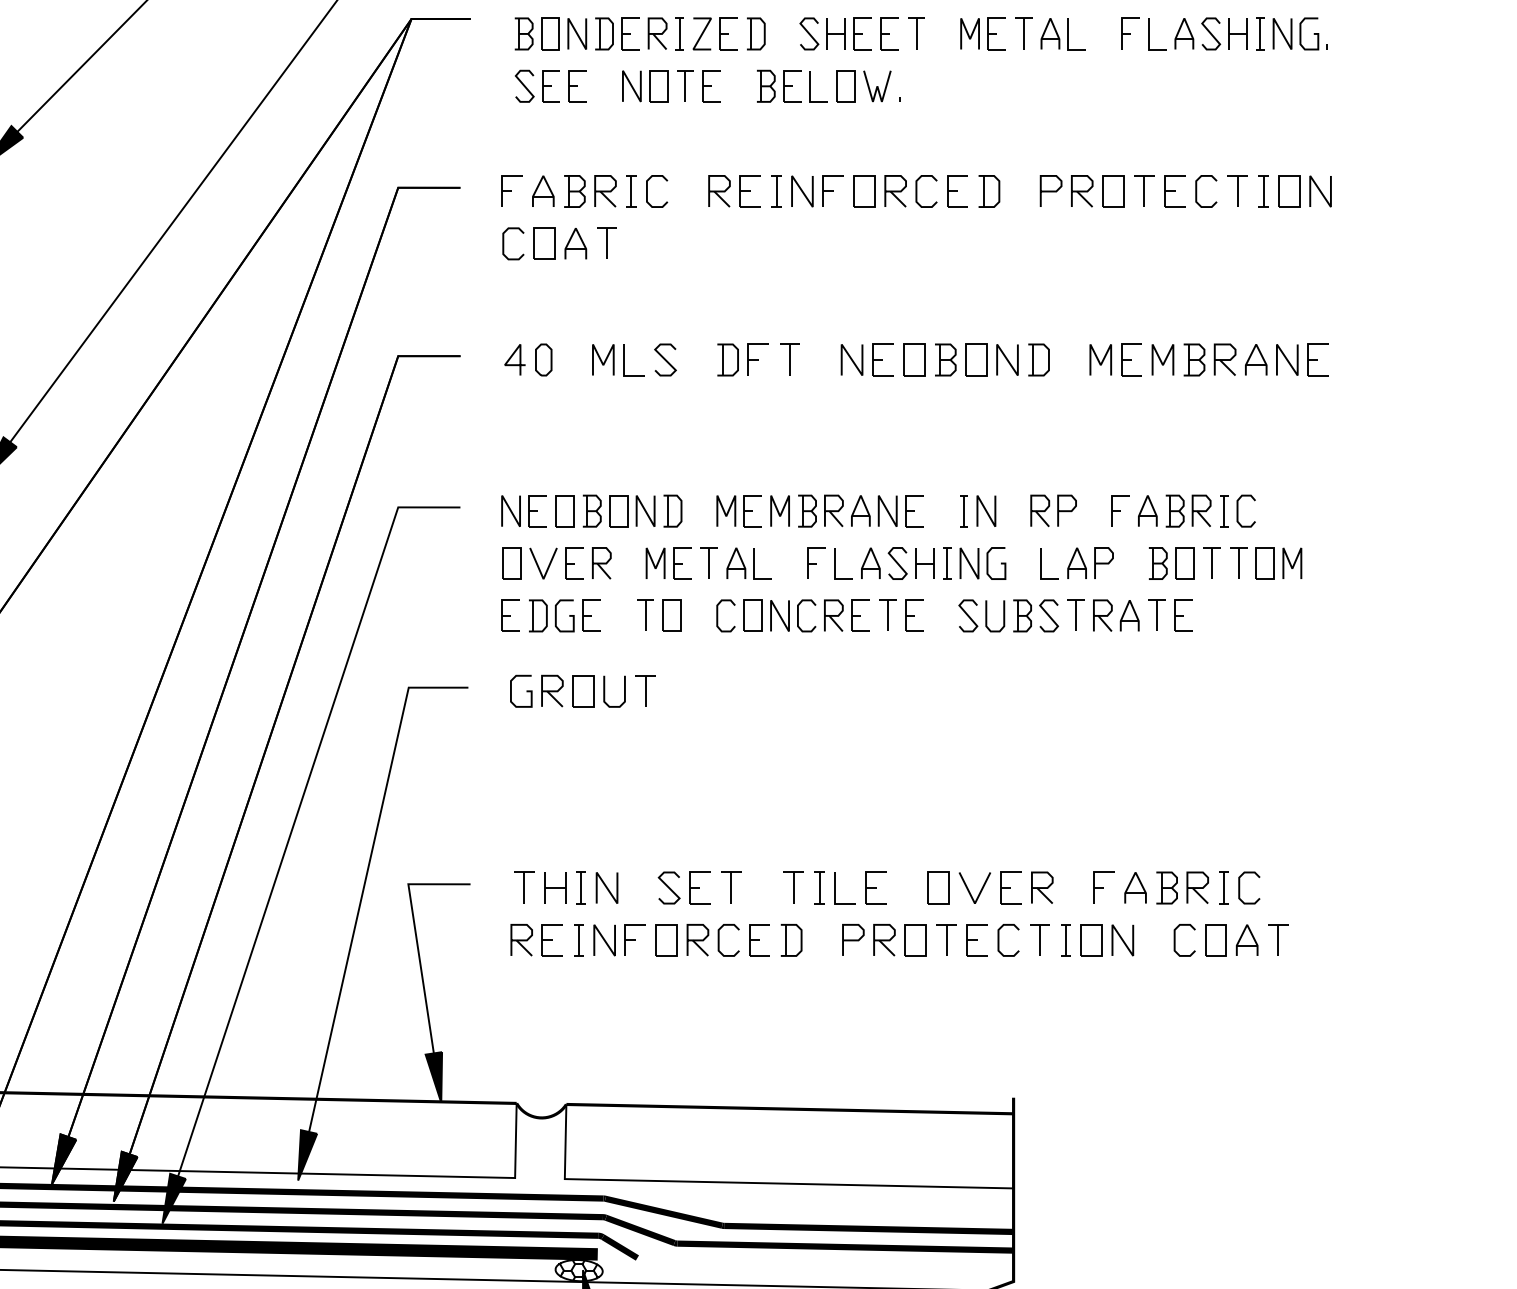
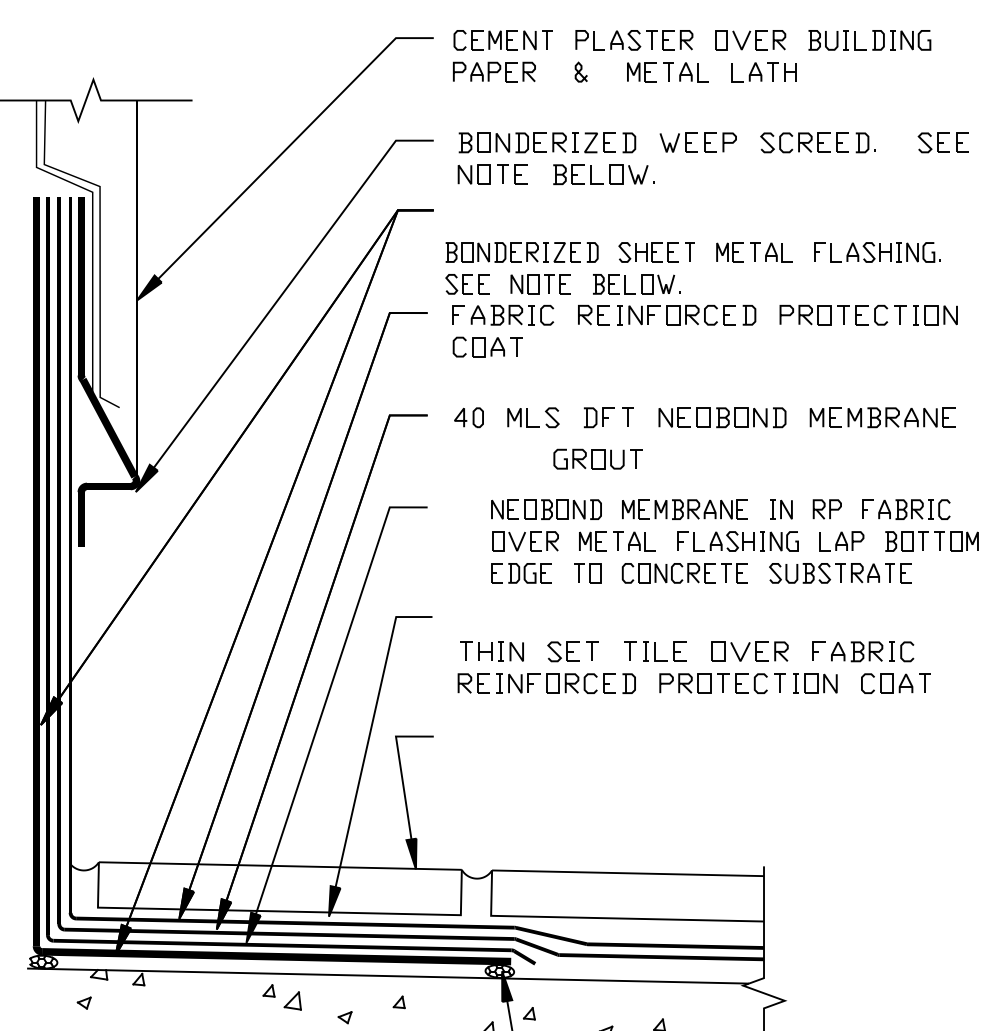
part: (917, 48) -> (690, 261), moved
part: (900, 563) -> (734, 541), moved
part: (581, 690) -> (597, 458), moved
part: (891, 923) -> (689, 673), moved

